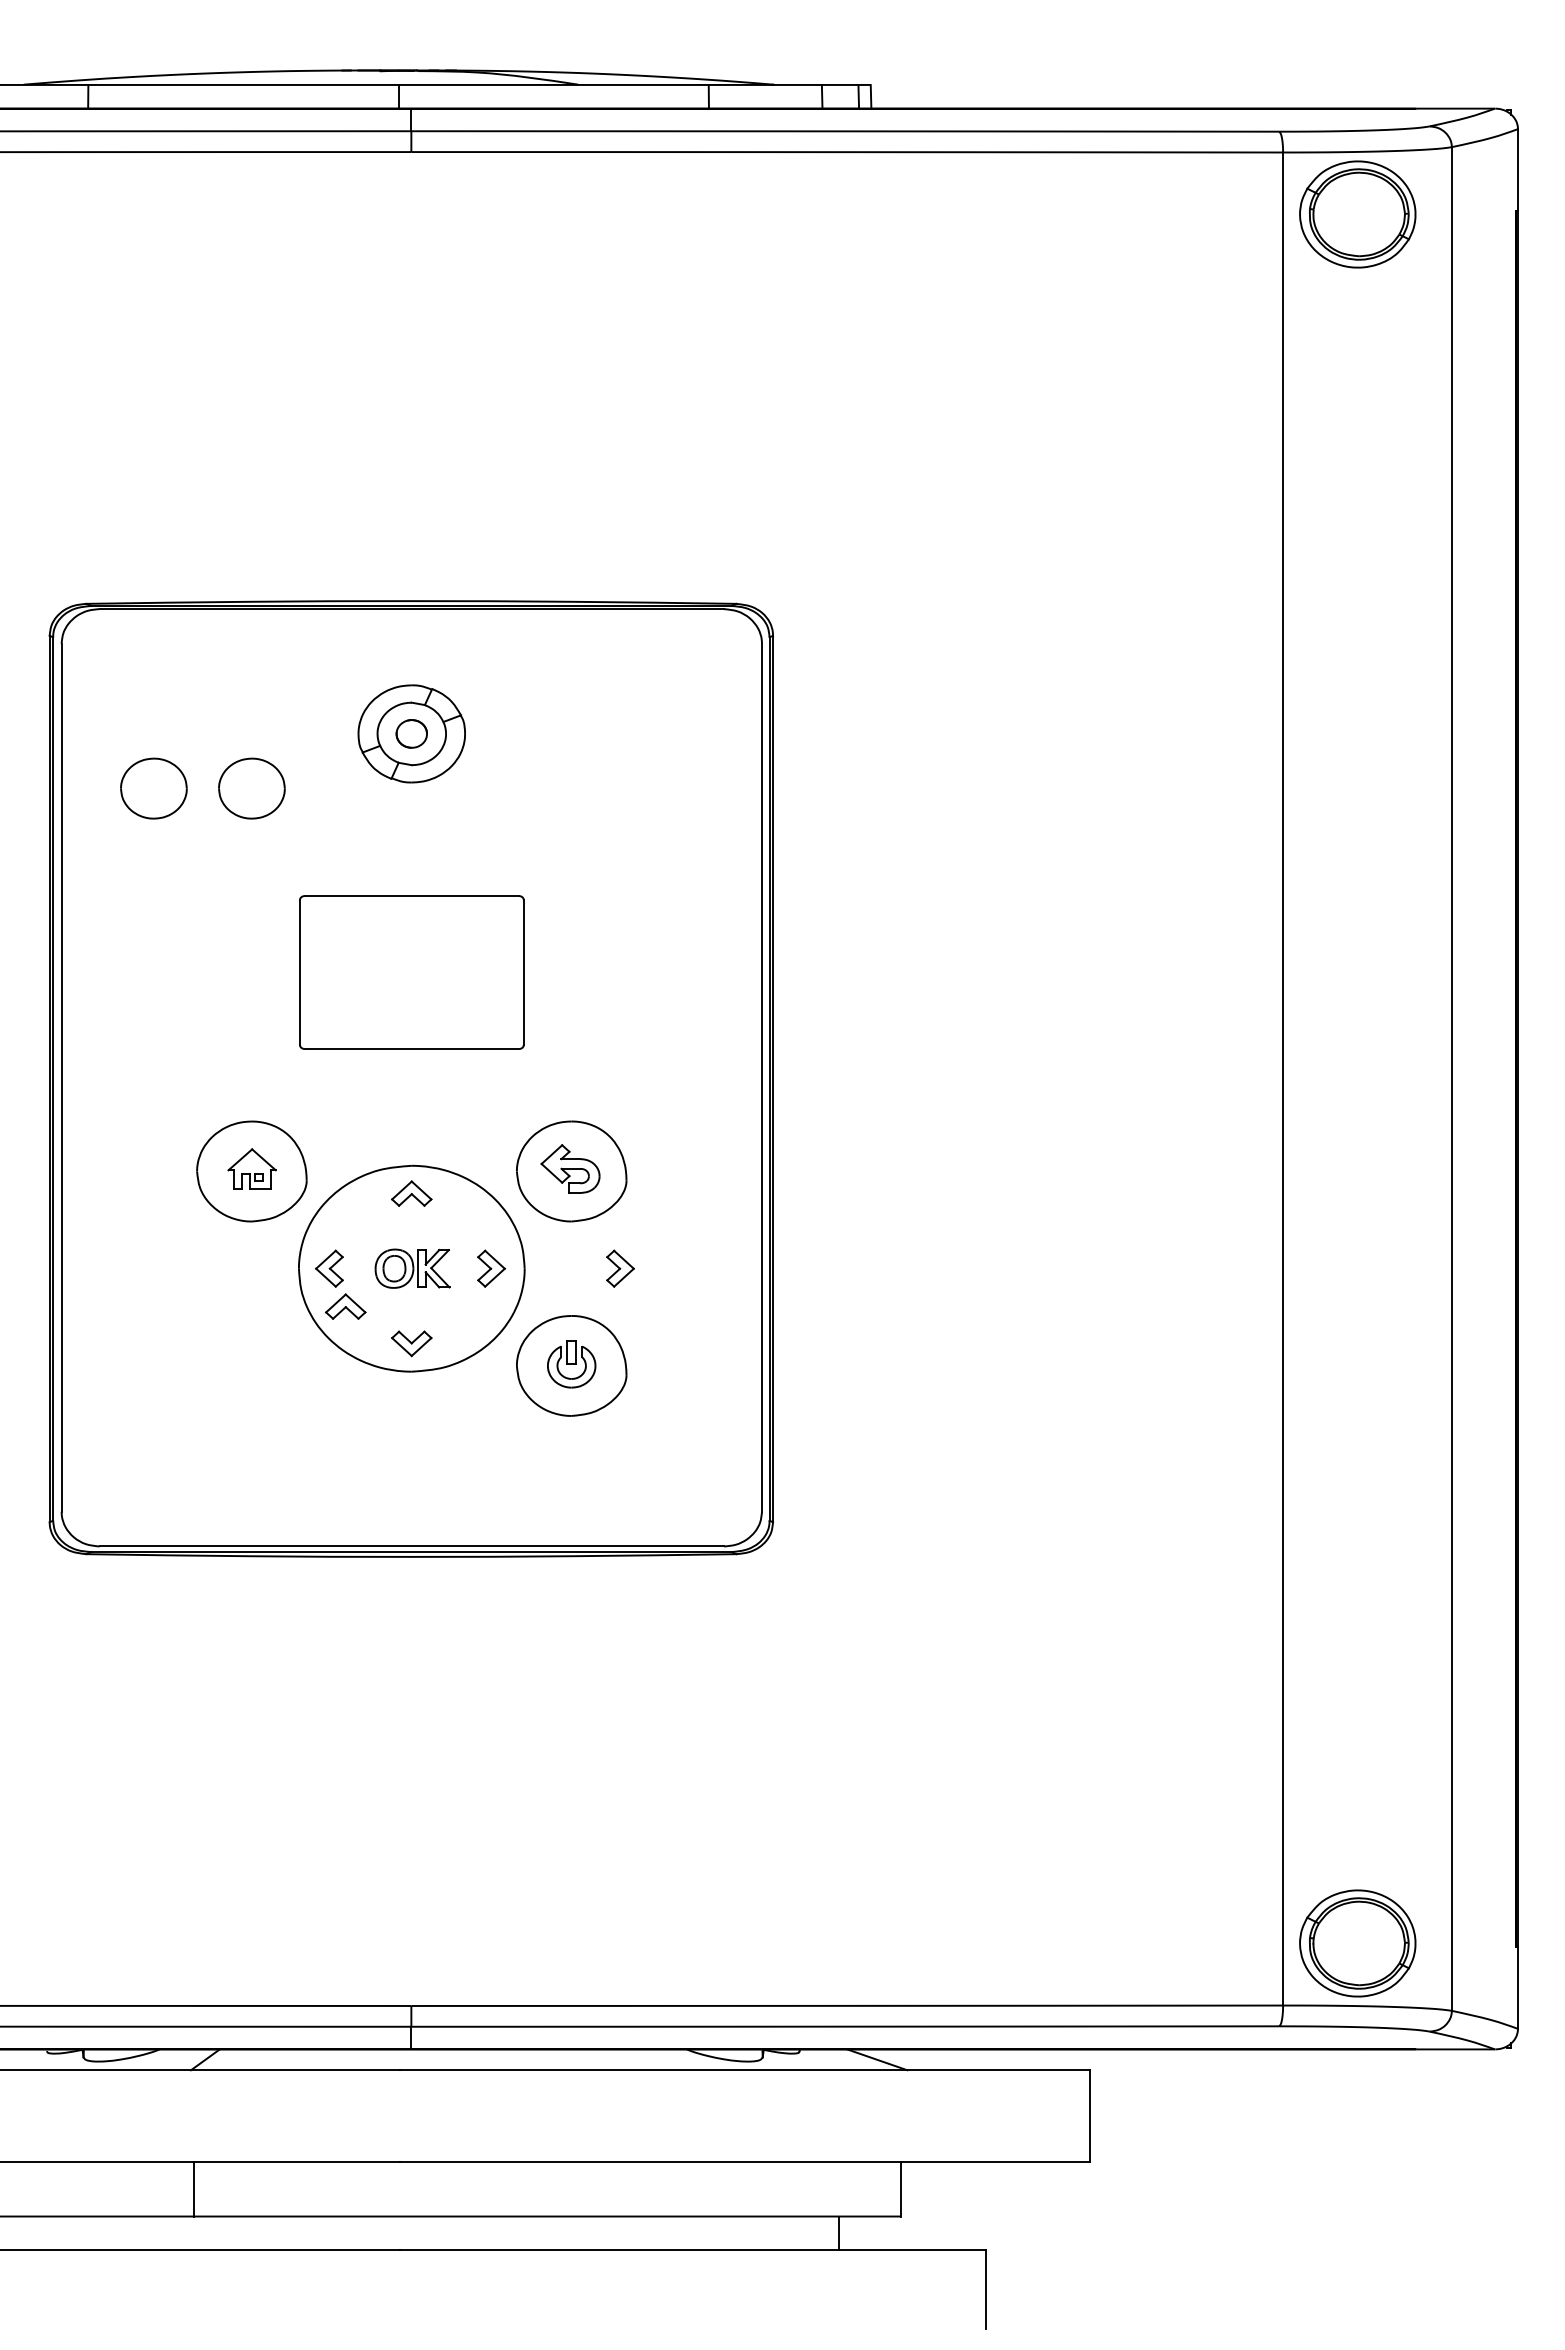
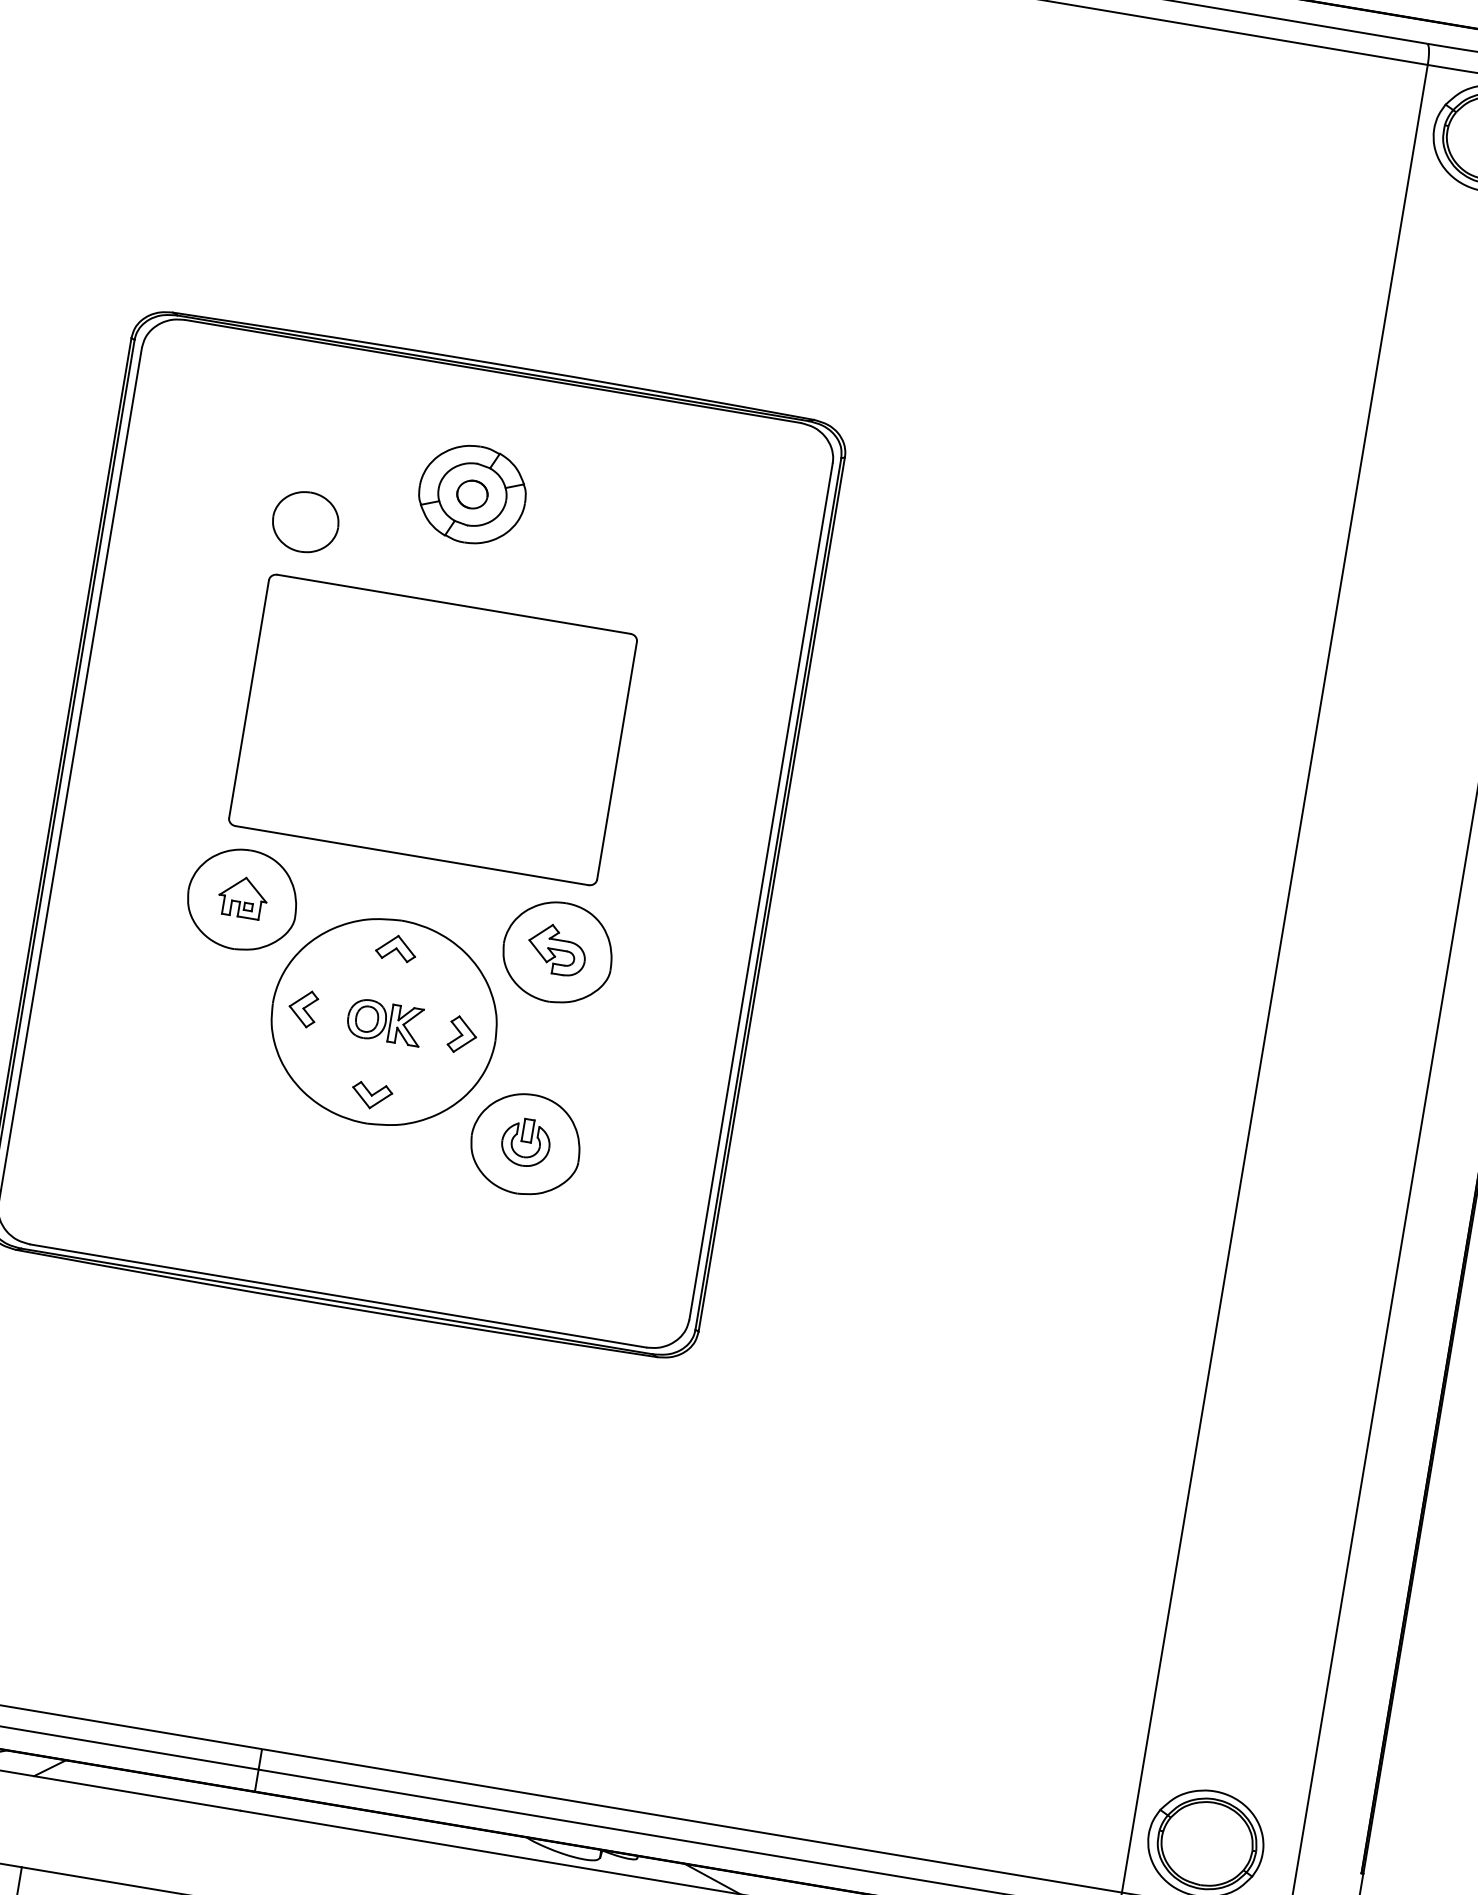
part: (153, 788) -> (208, 505), removed
part: (411, 972) -> (432, 729), size x1.67
part: (620, 1268) -> (590, 1056), removed
part: (345, 1306) -> (312, 1048), removed

